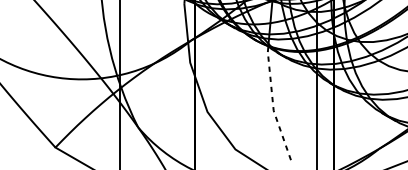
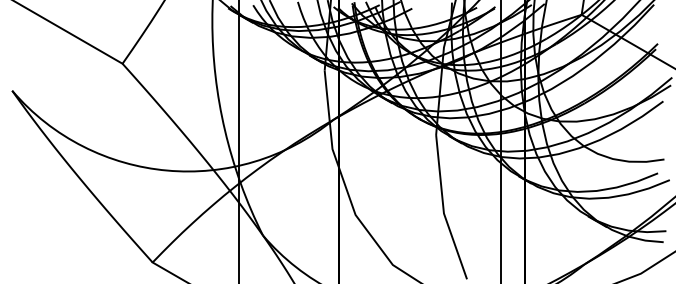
line: (273, 107) -> (443, 209), dashed -> solid

